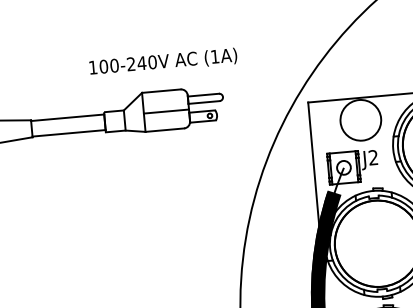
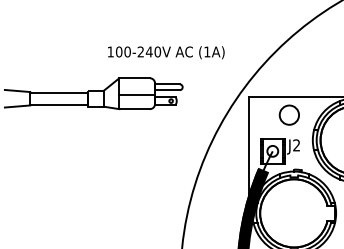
text: (163, 62) -> (166, 52), moved
circle: (361, 120) -> (289, 115), size x0.6

